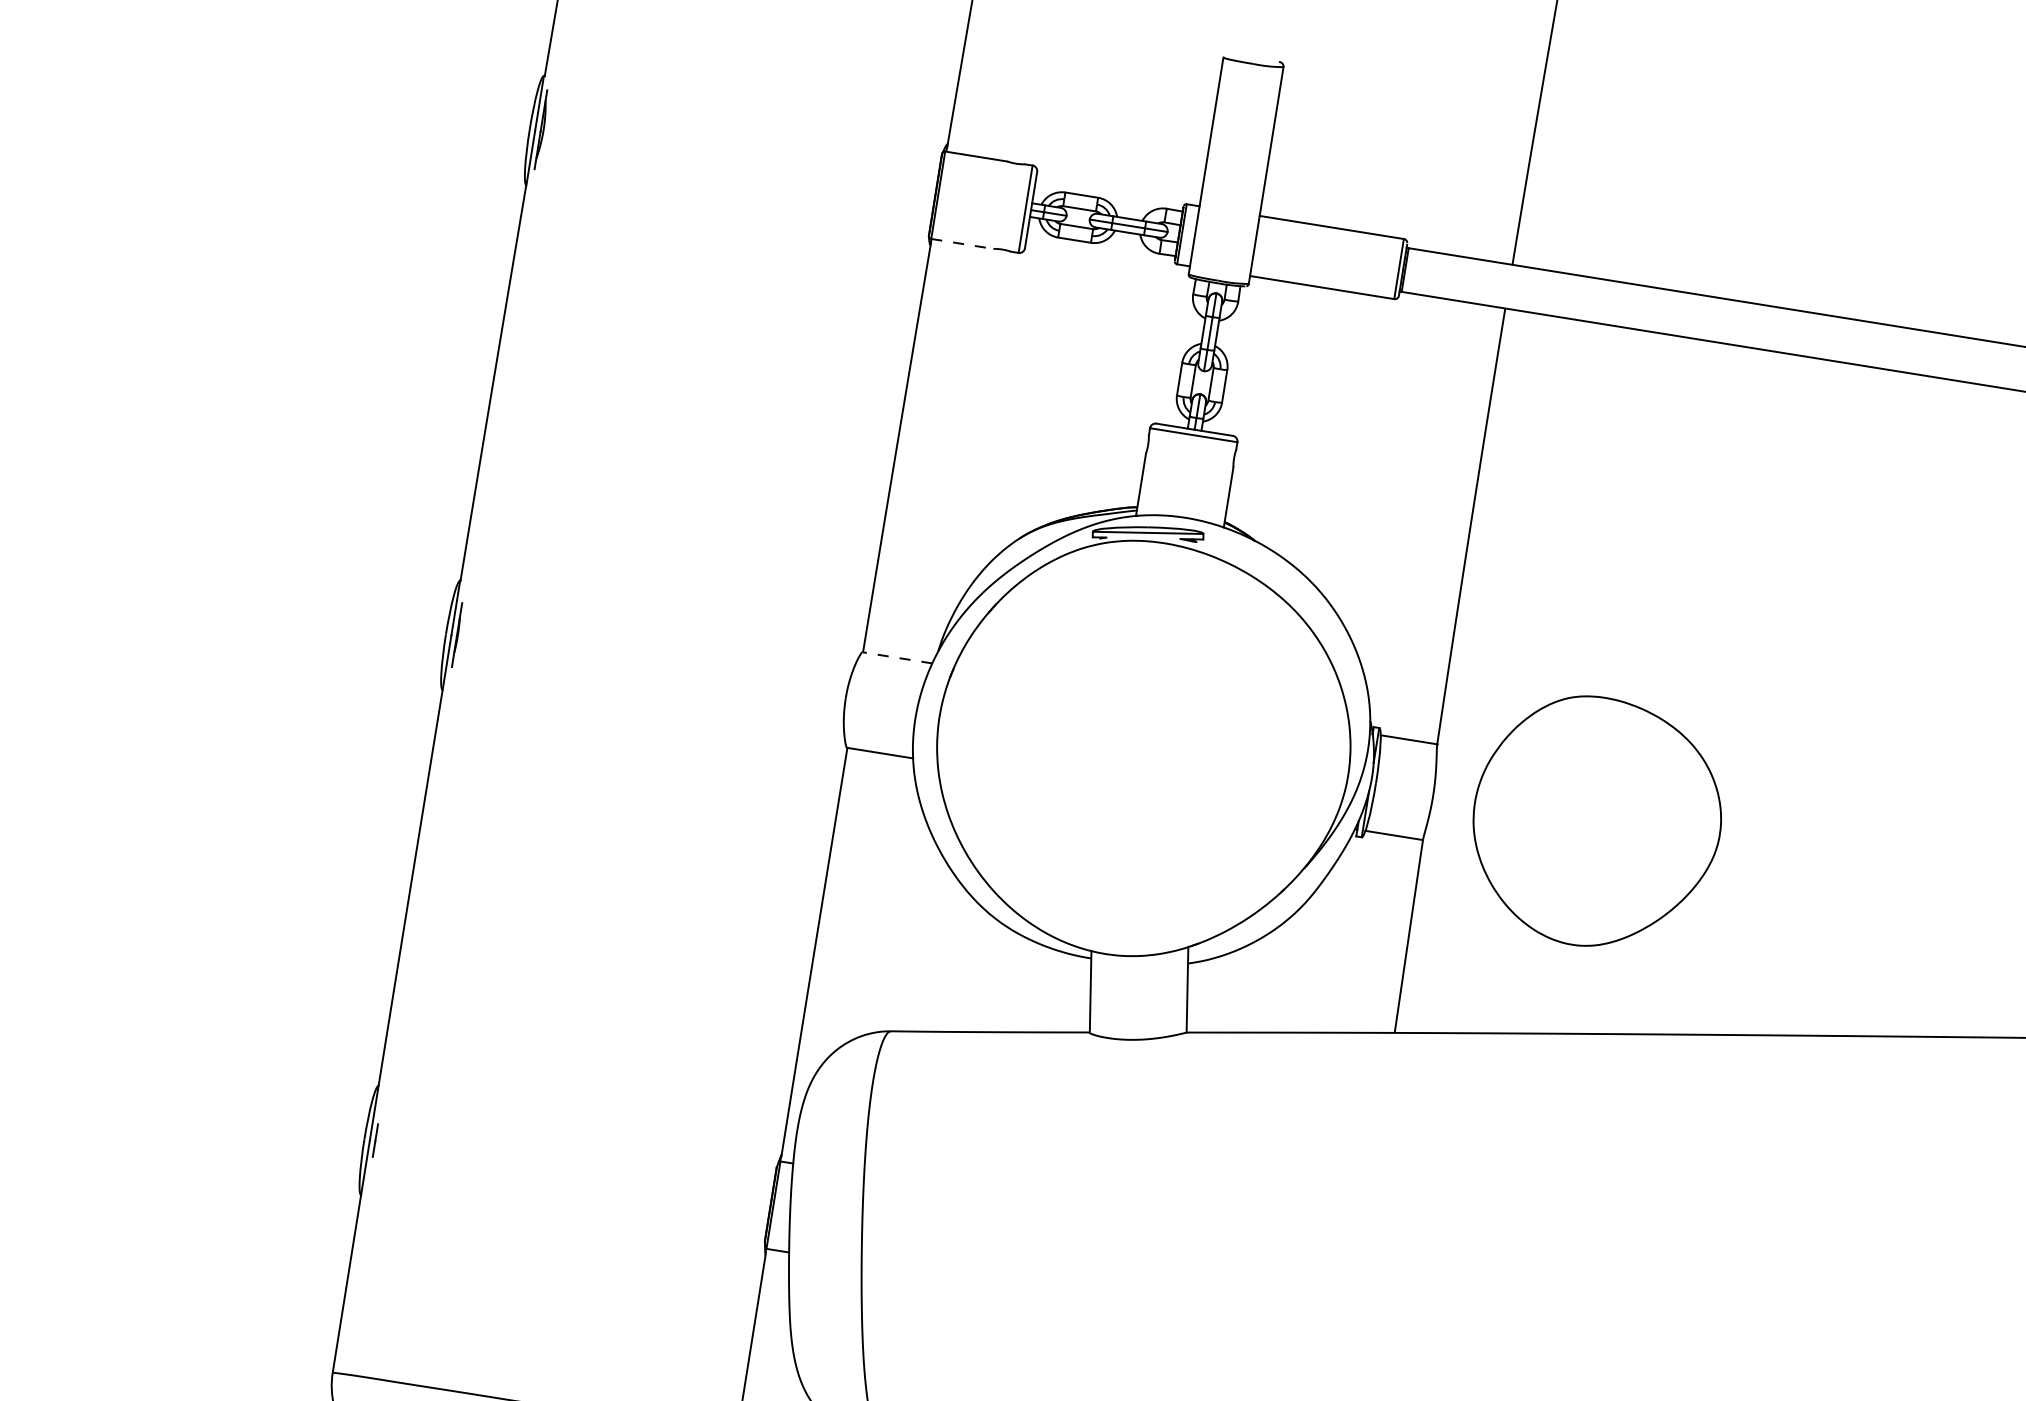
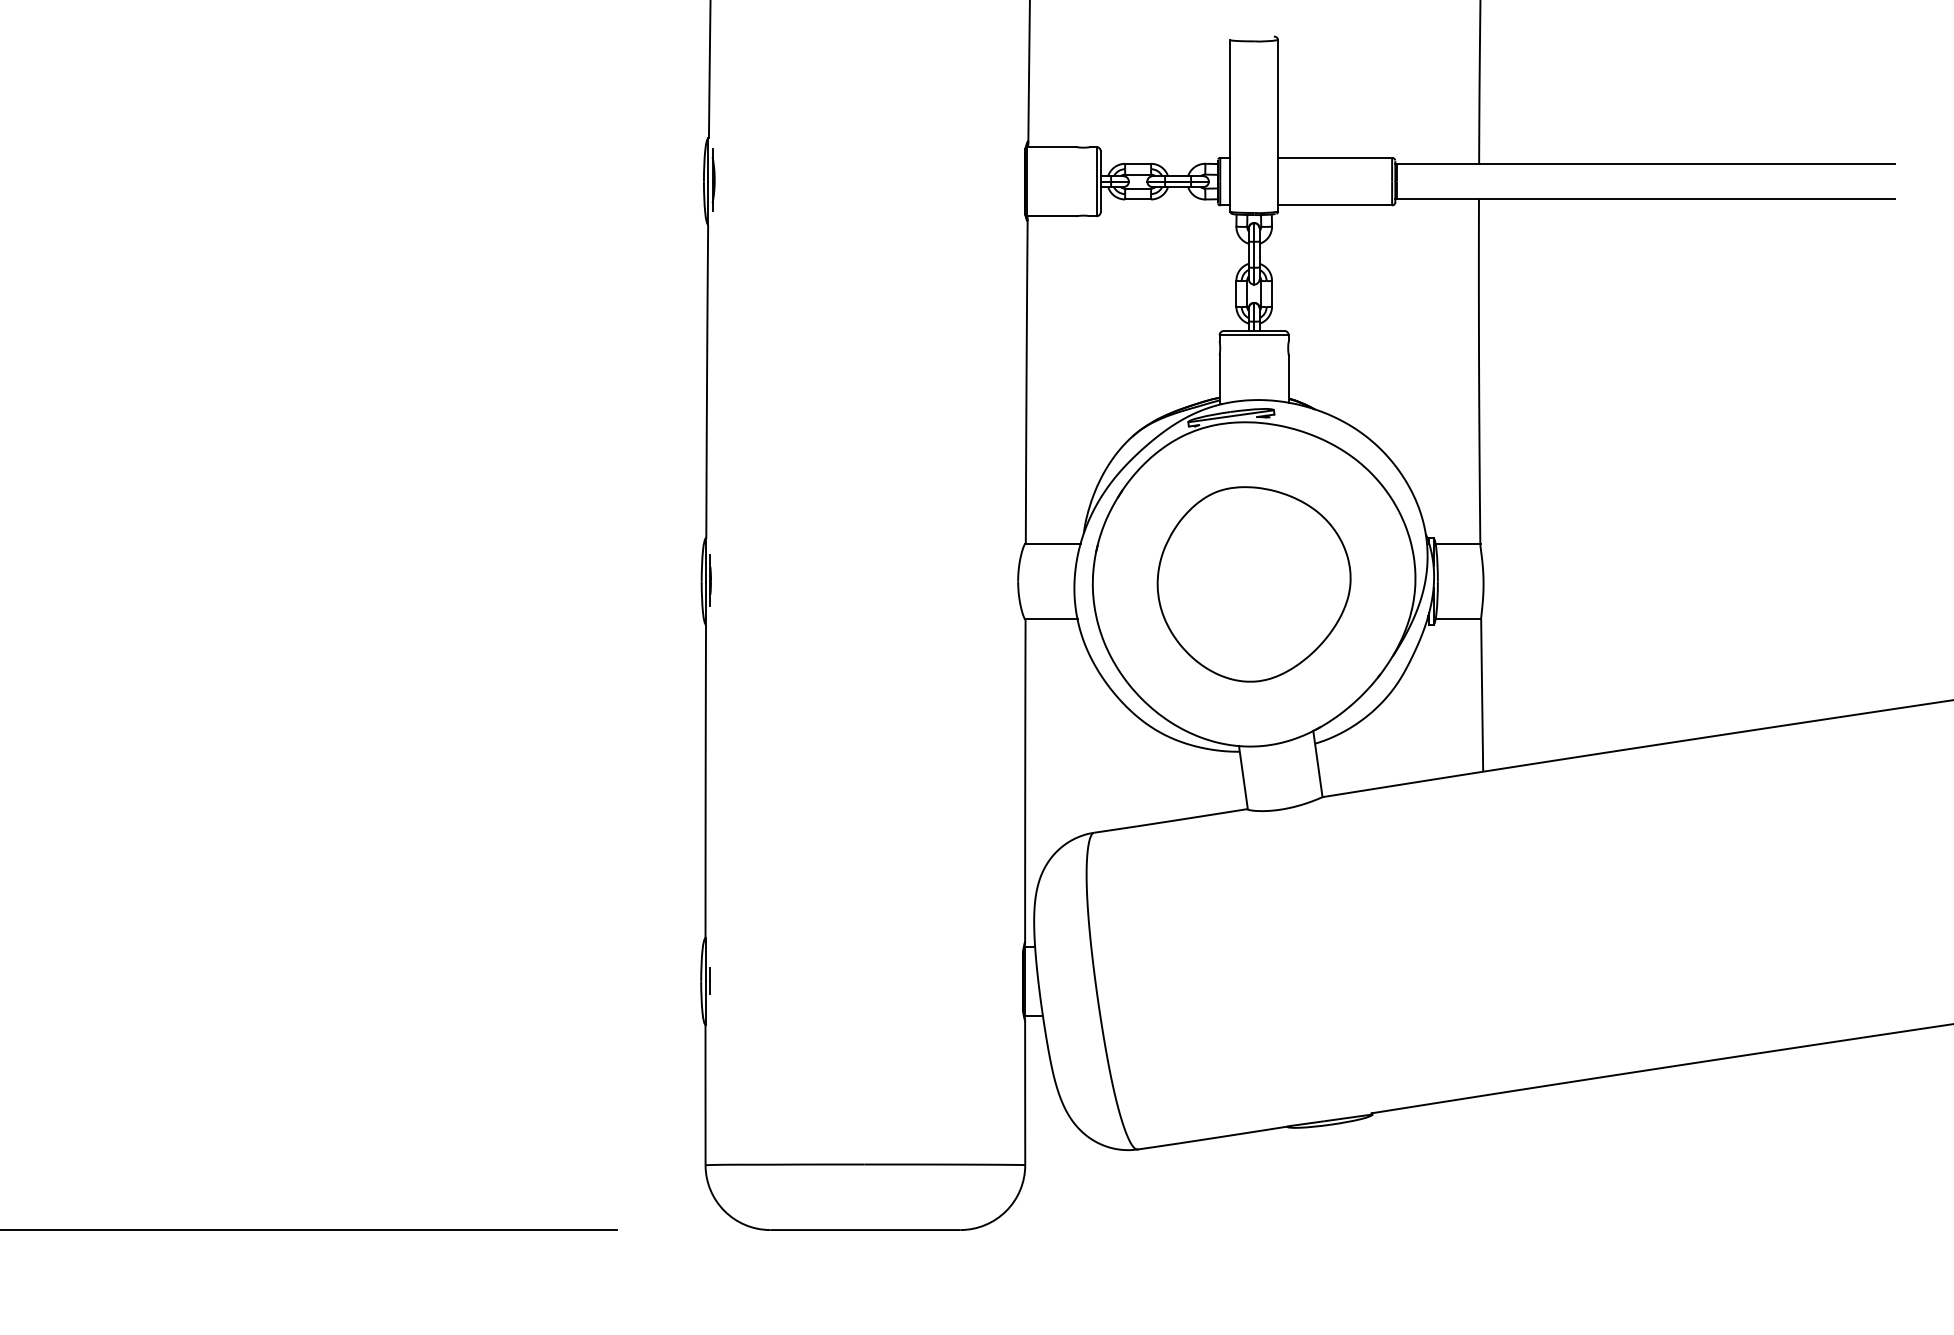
line: (961, 244) -> (1051, 216), dashed -> solid
line: (898, 657) -> (1053, 543), dashed -> solid
part: (1595, 822) -> (1253, 584), moved

